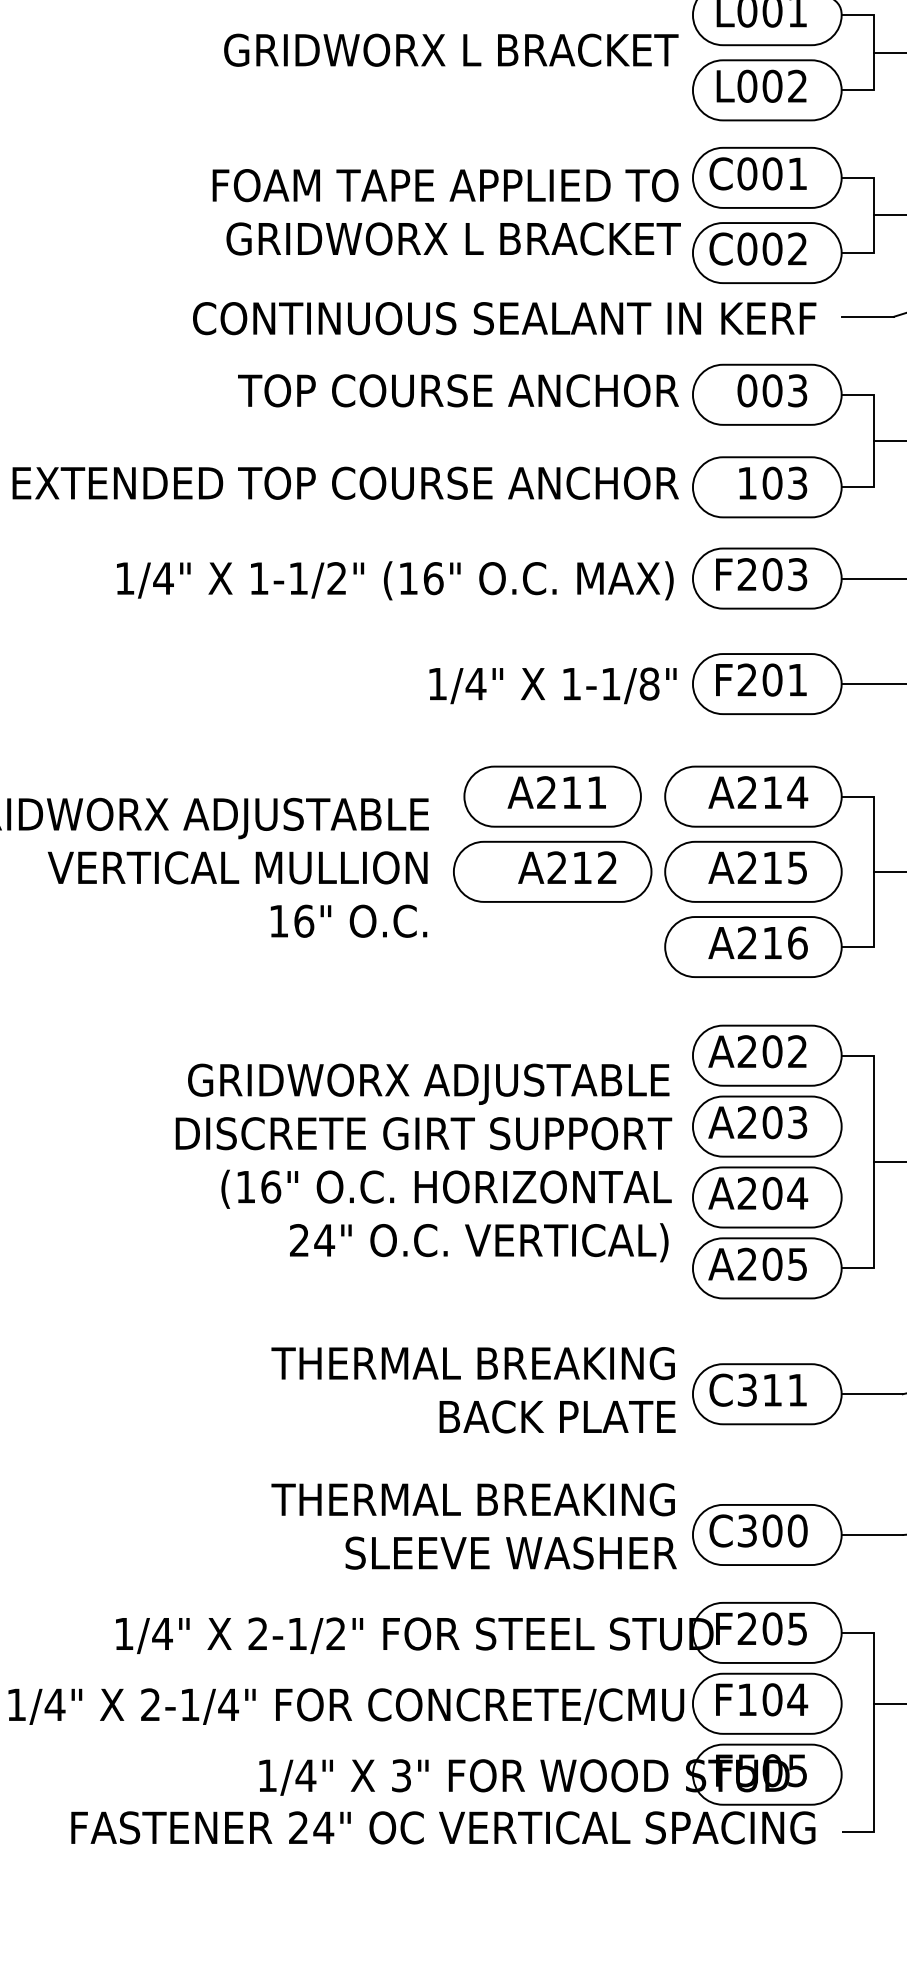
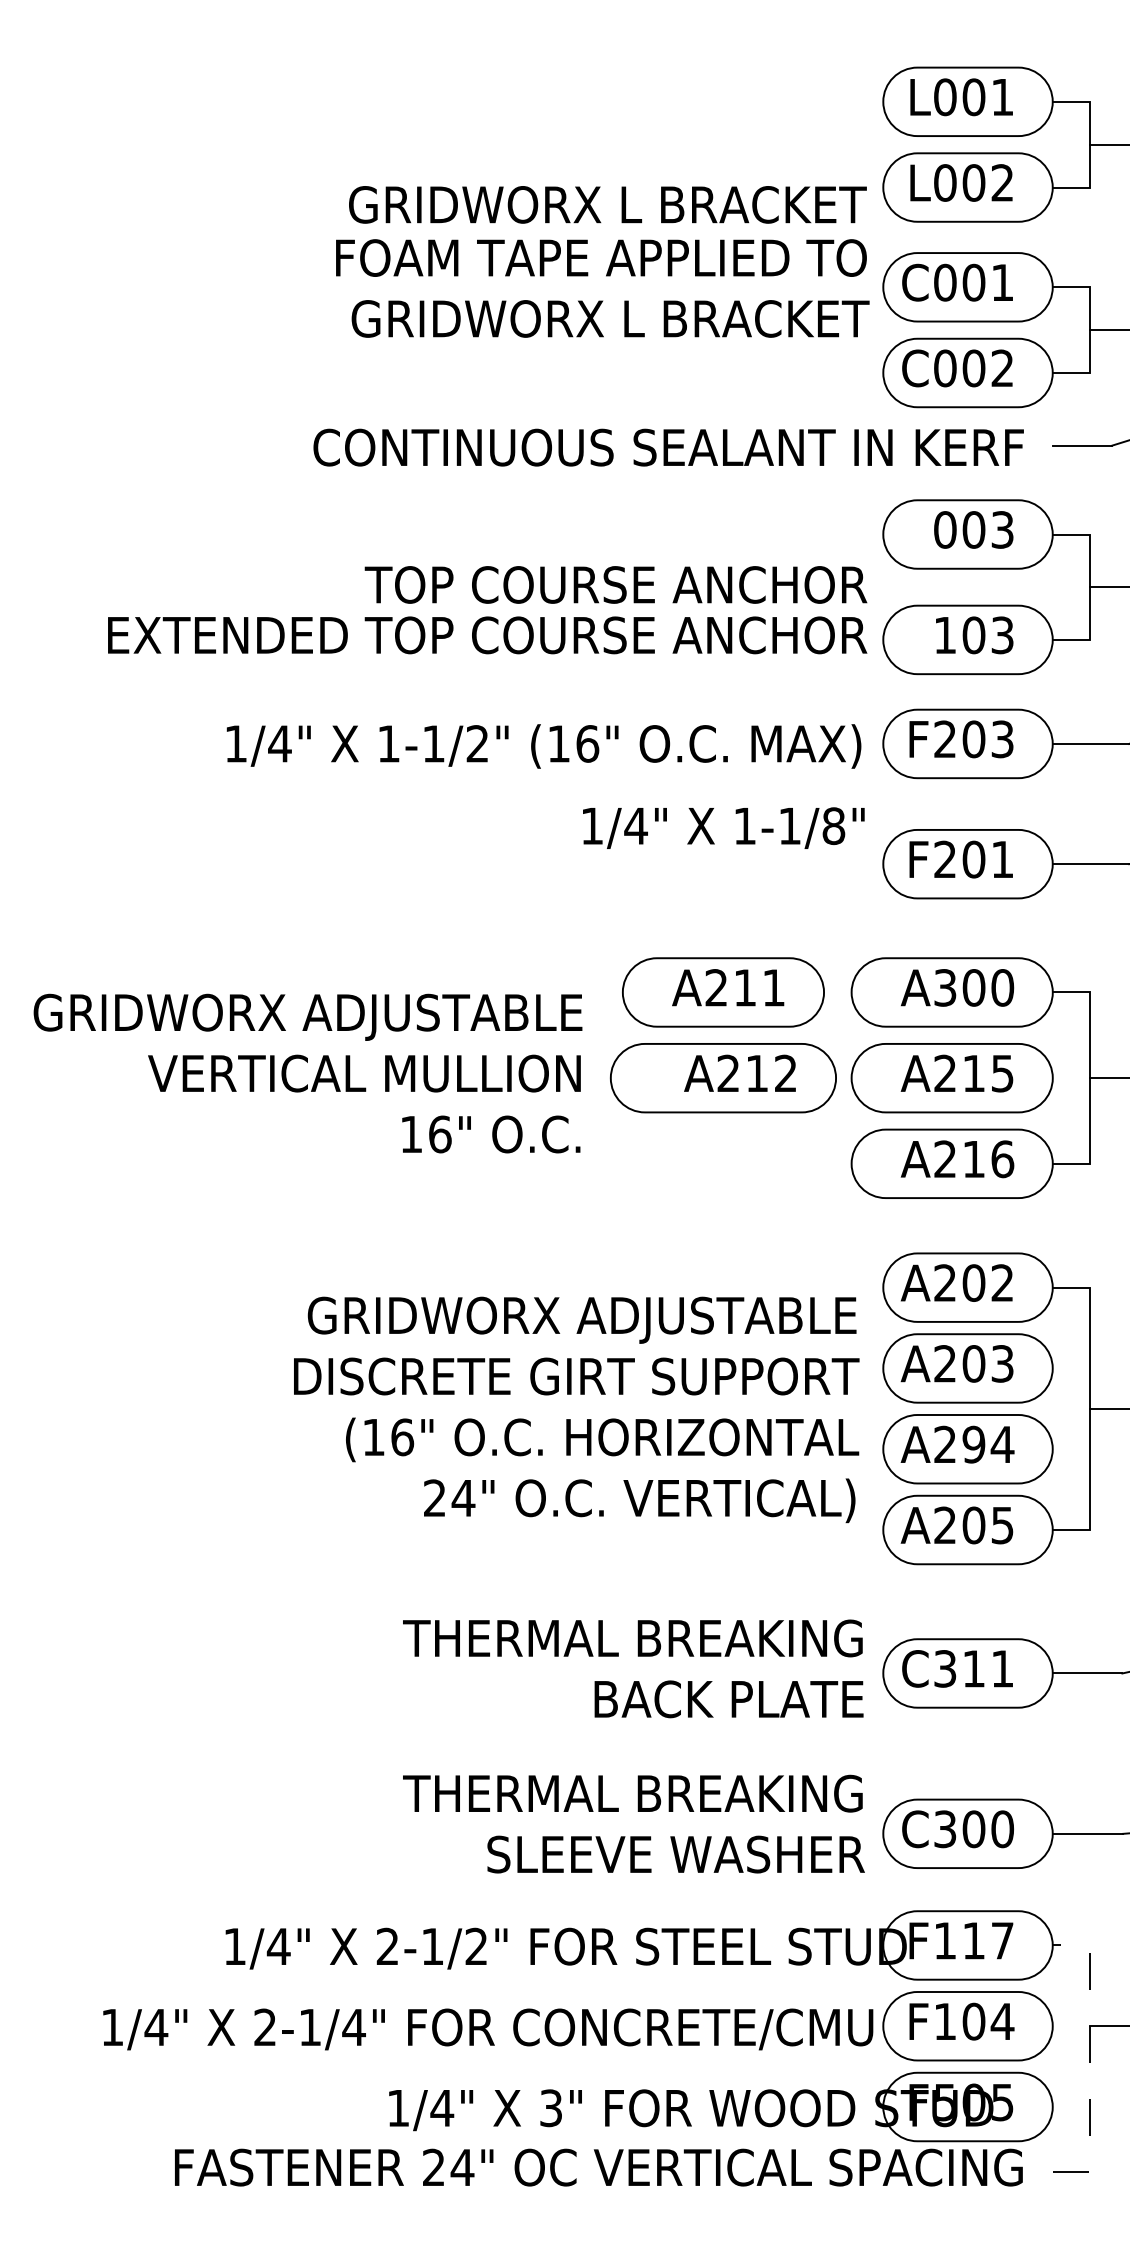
text: (450, 49) -> (607, 204), moved
text: (446, 212) -> (602, 288), moved
text: (457, 390) -> (615, 584), moved
text: (552, 685) -> (723, 827), moved
text: (772, 792) -> (974, 987), A214 -> A300
text: (772, 1193) -> (973, 1444), A204 -> A294
text: (772, 1628) -> (973, 1940), F205 -> F117
line: (873, 1732) -> (1089, 2058), solid -> dashed

